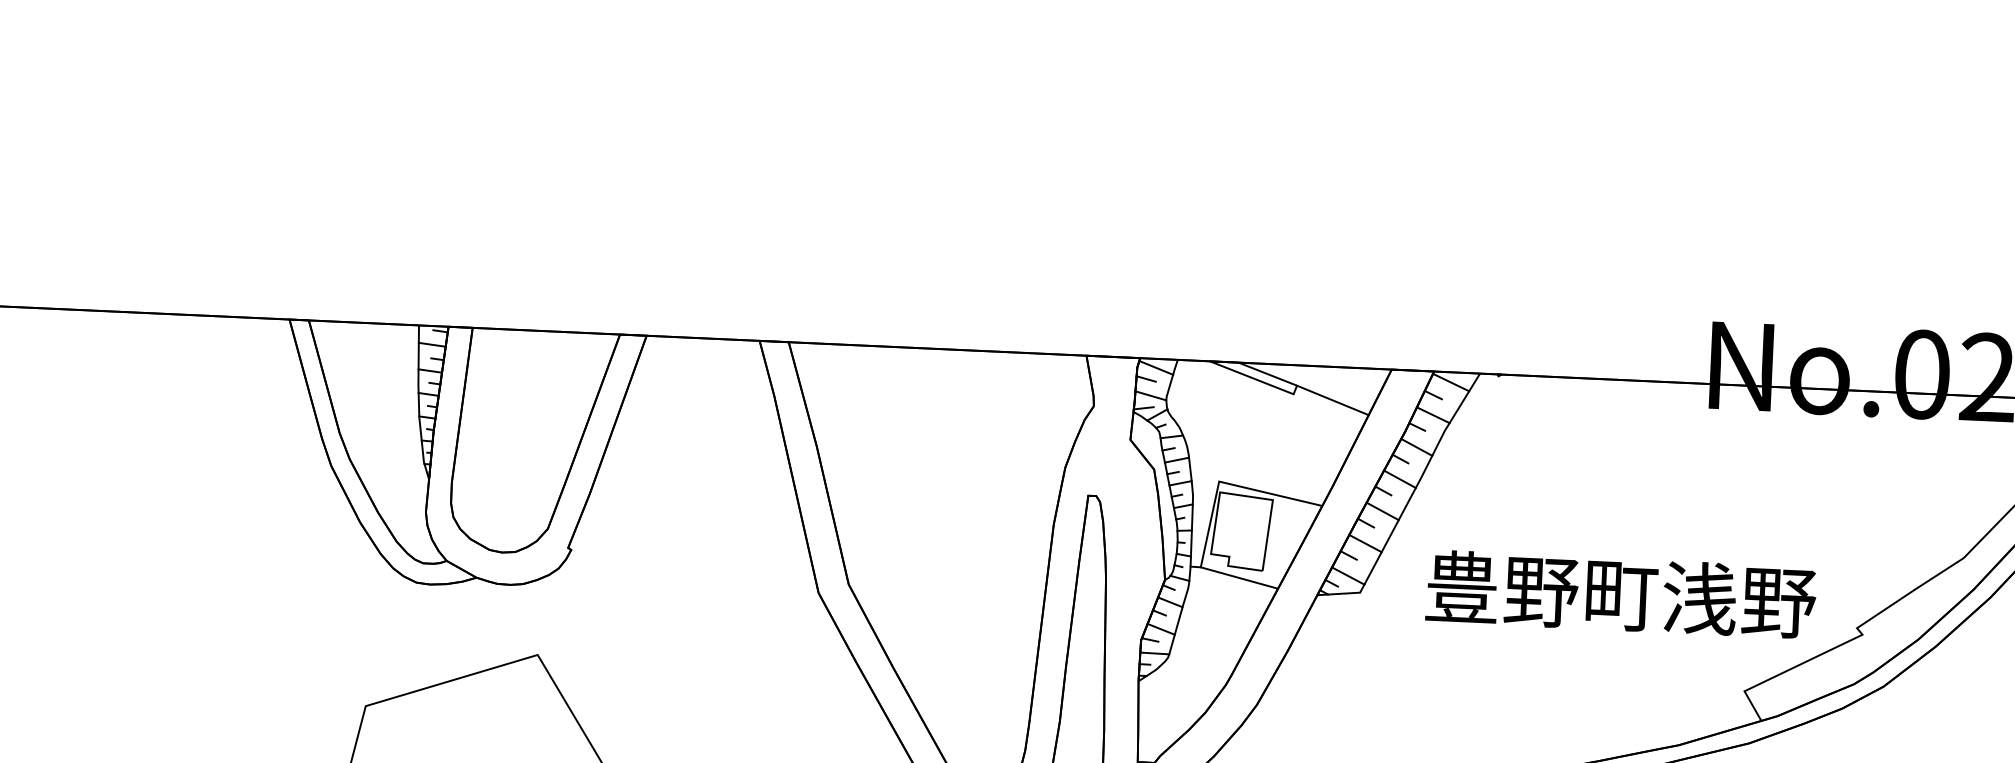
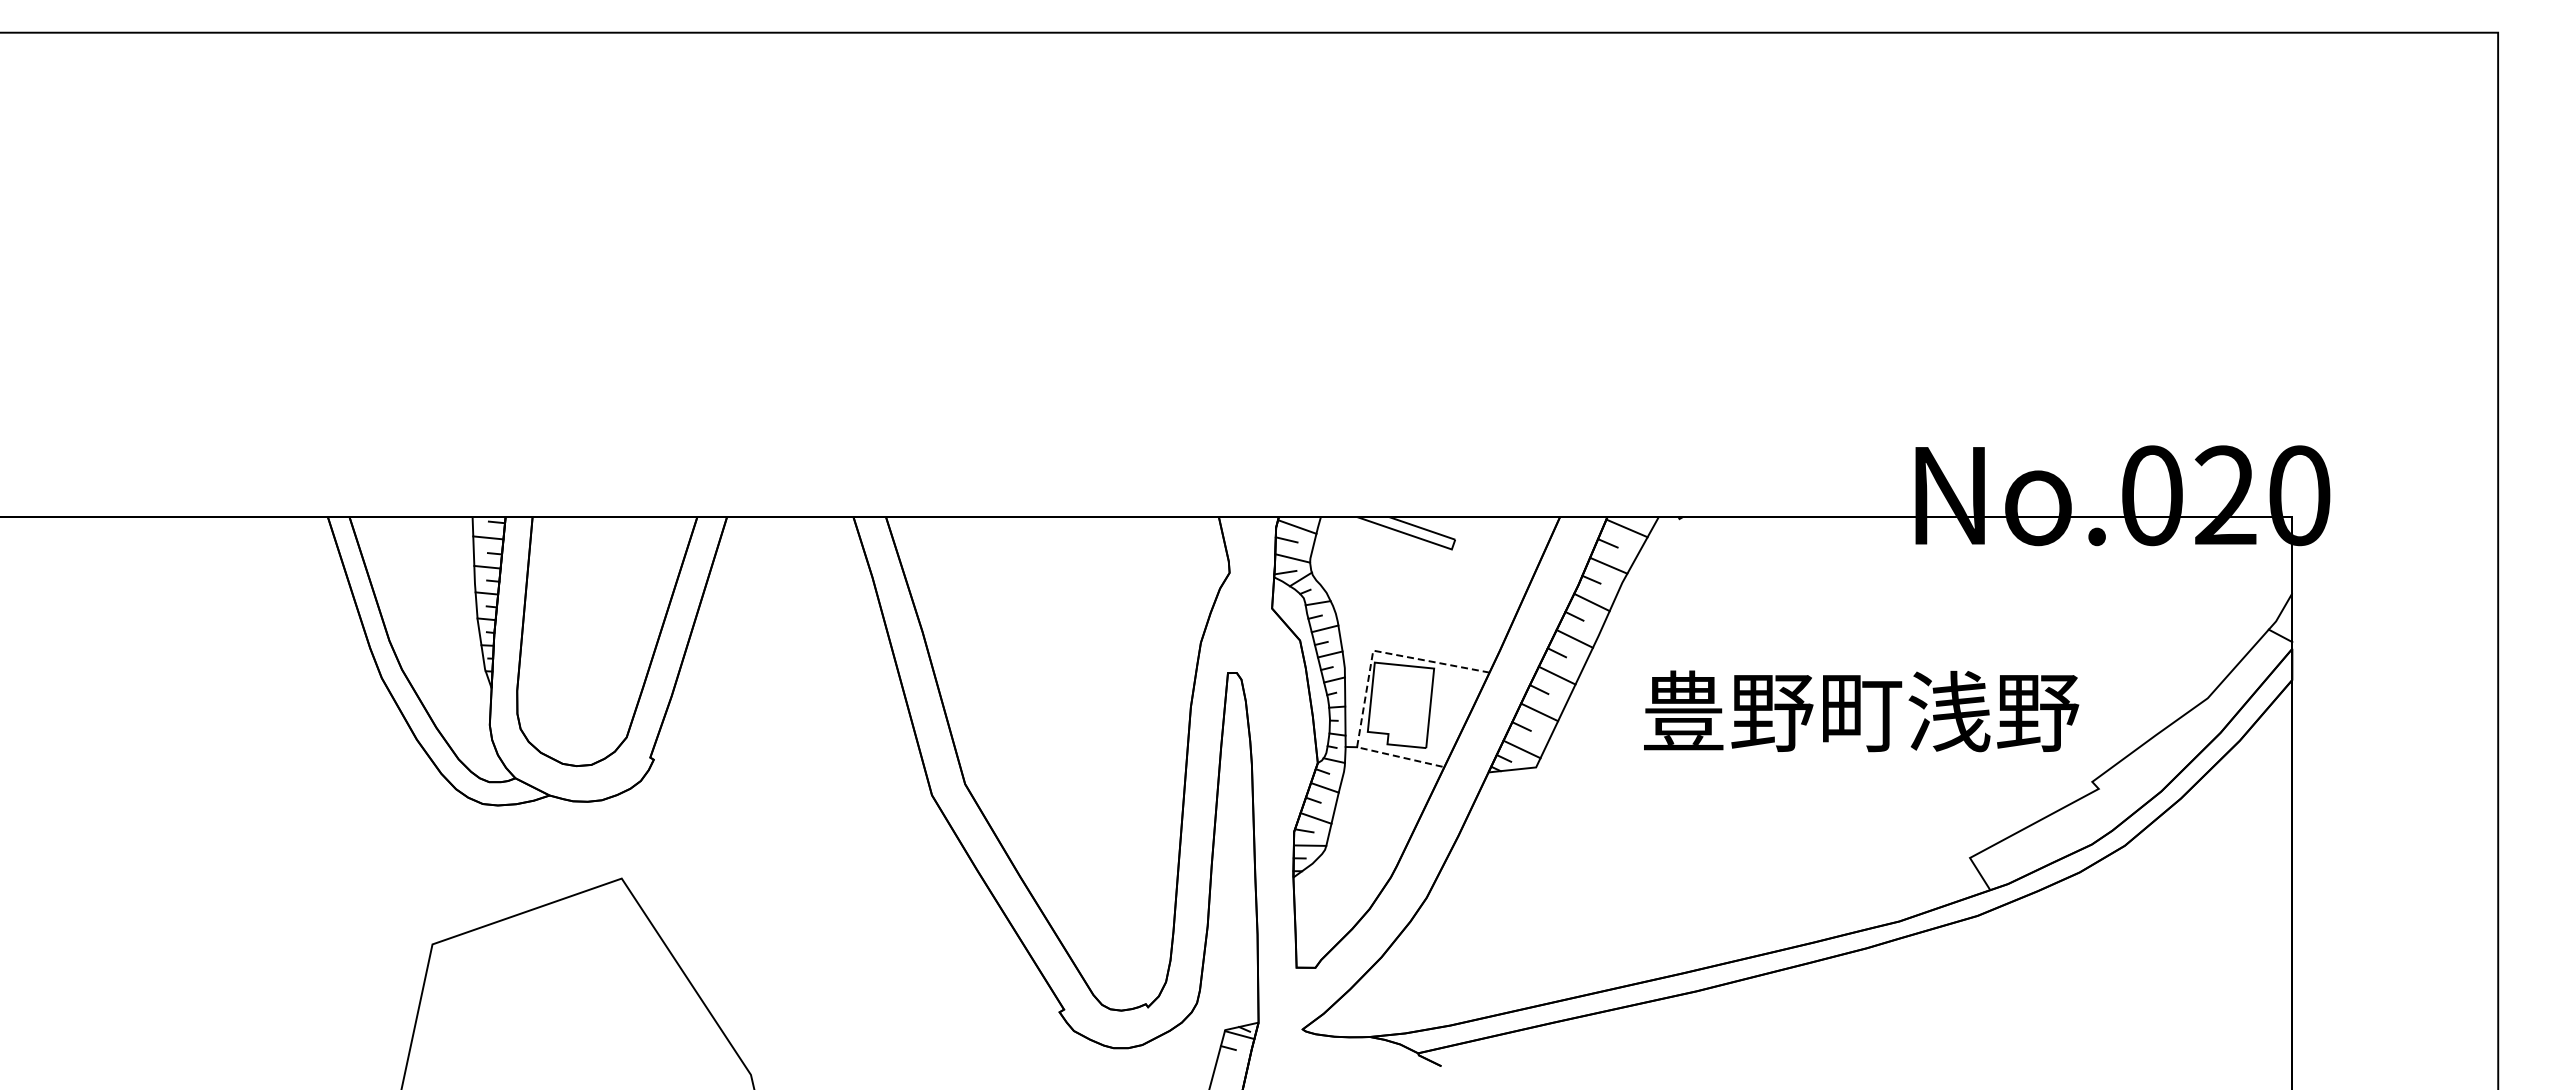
line: (1332, 399) -> (1495, 553), removed
line: (1212, 512) -> (1367, 685), solid -> dashed
text: (1621, 594) -> (1861, 711), moved

